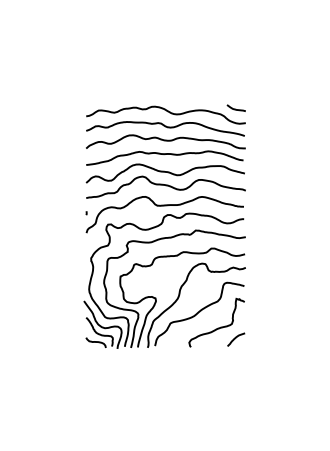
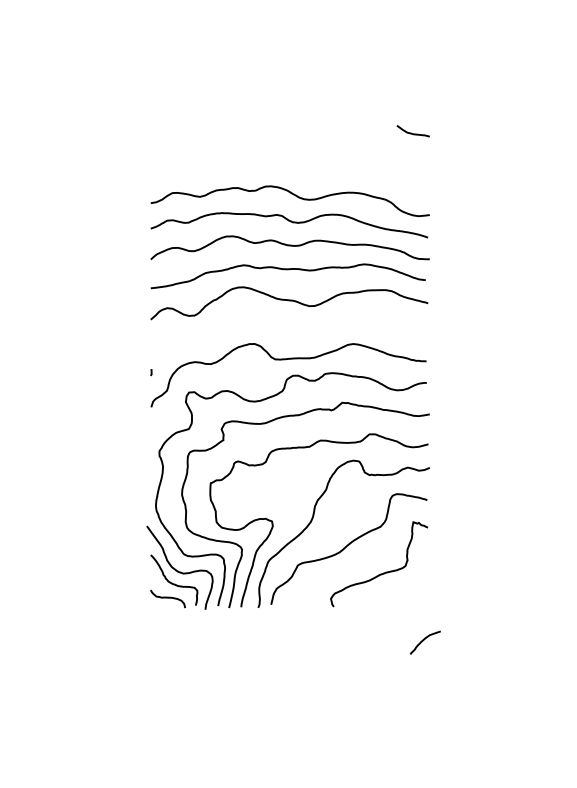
curve: (235, 108) -> (411, 131), moved
curve: (165, 186) -> (289, 325), removed
curve: (236, 338) -> (425, 640), moved

